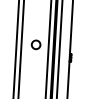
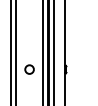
circle: (36, 44) -> (29, 69), moved

